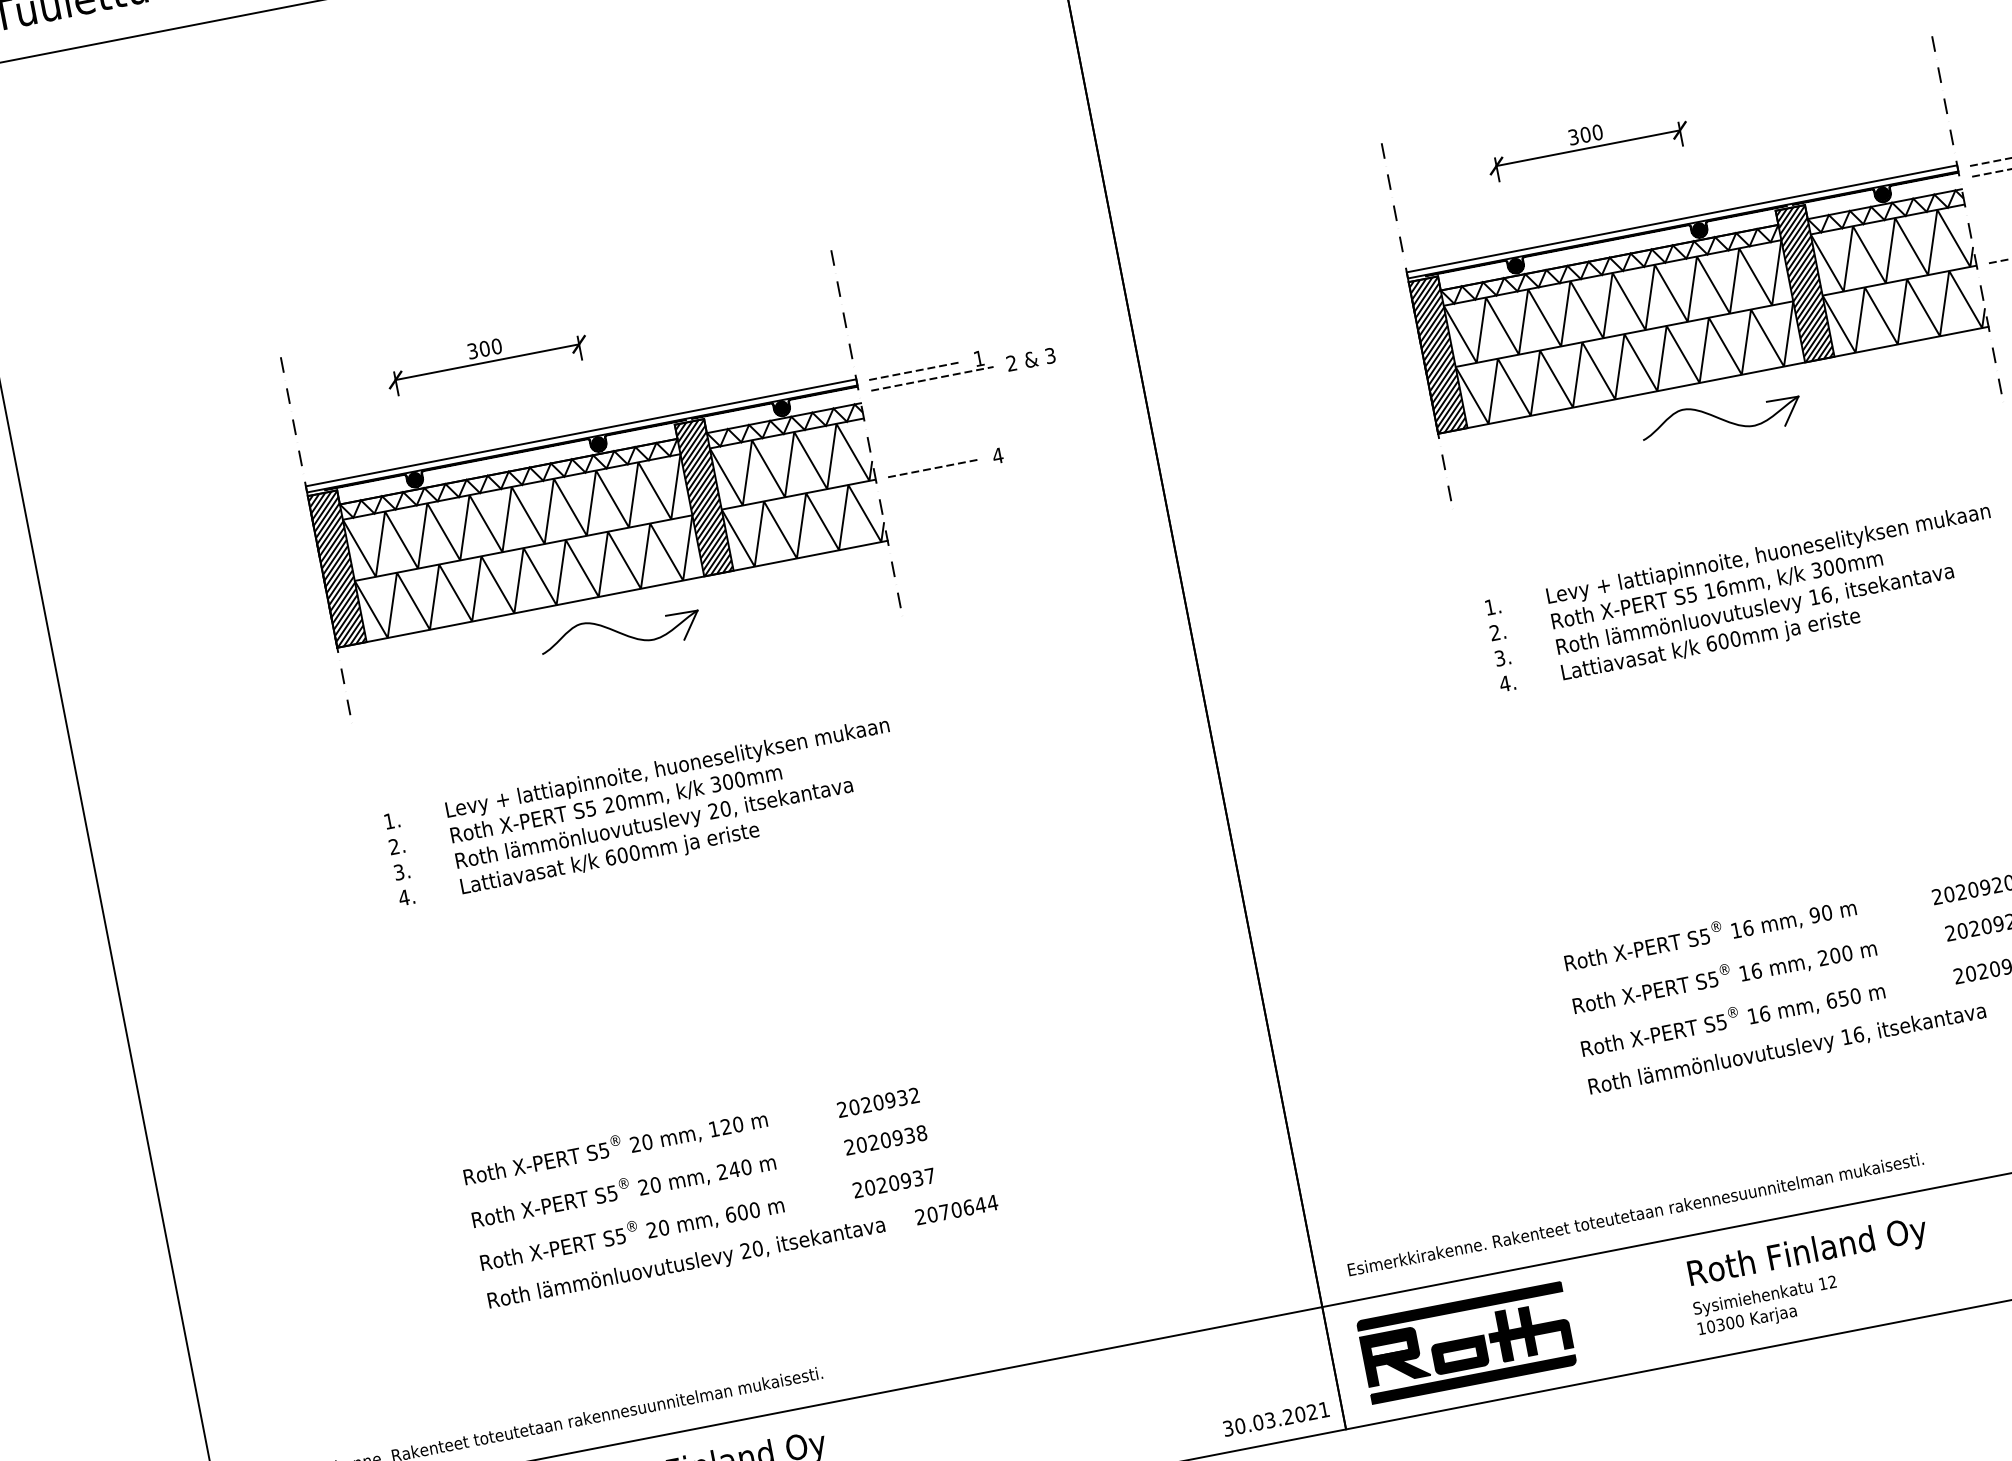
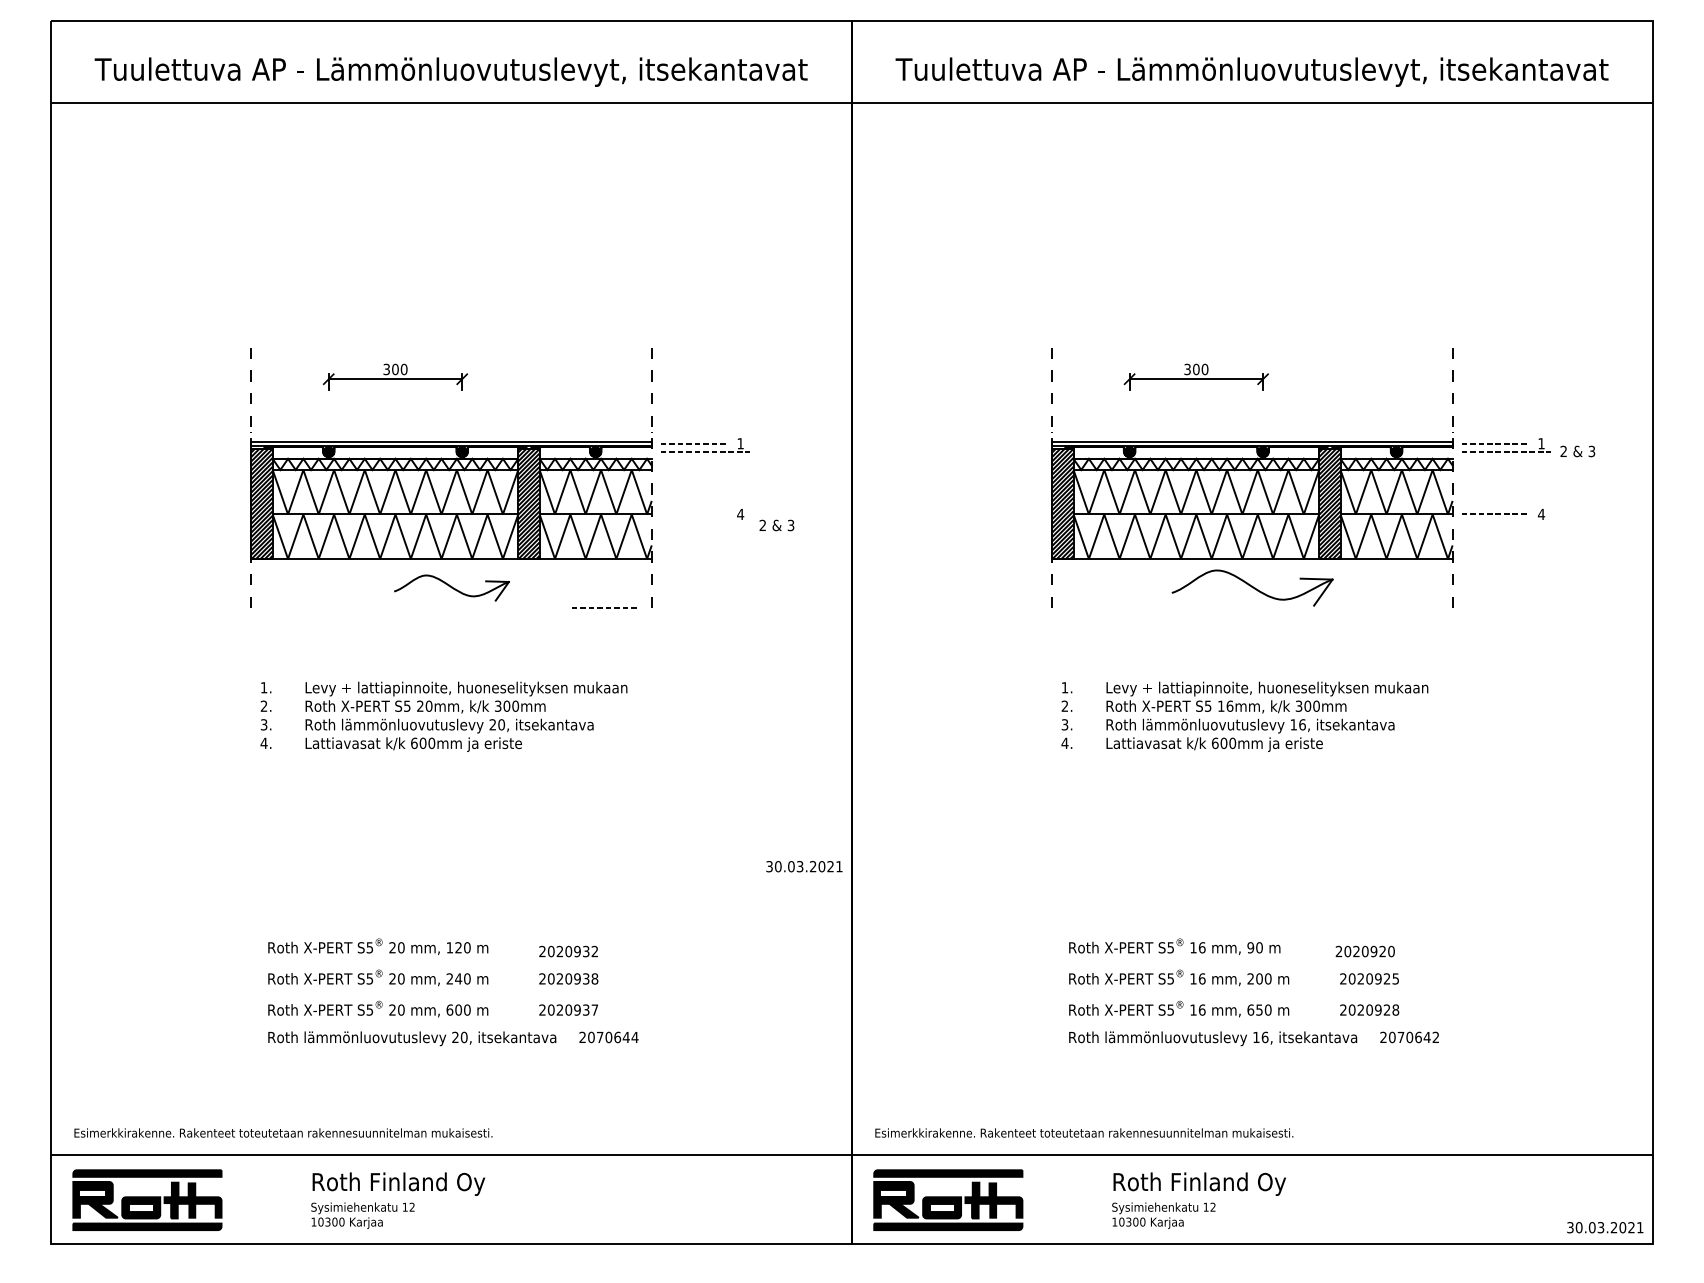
text: (1030, 359) -> (776, 525), moved
part: (1721, 419) -> (1252, 587), size x1.4
line: (930, 467) -> (602, 607), moved
text: (1276, 1418) -> (804, 866), moved

